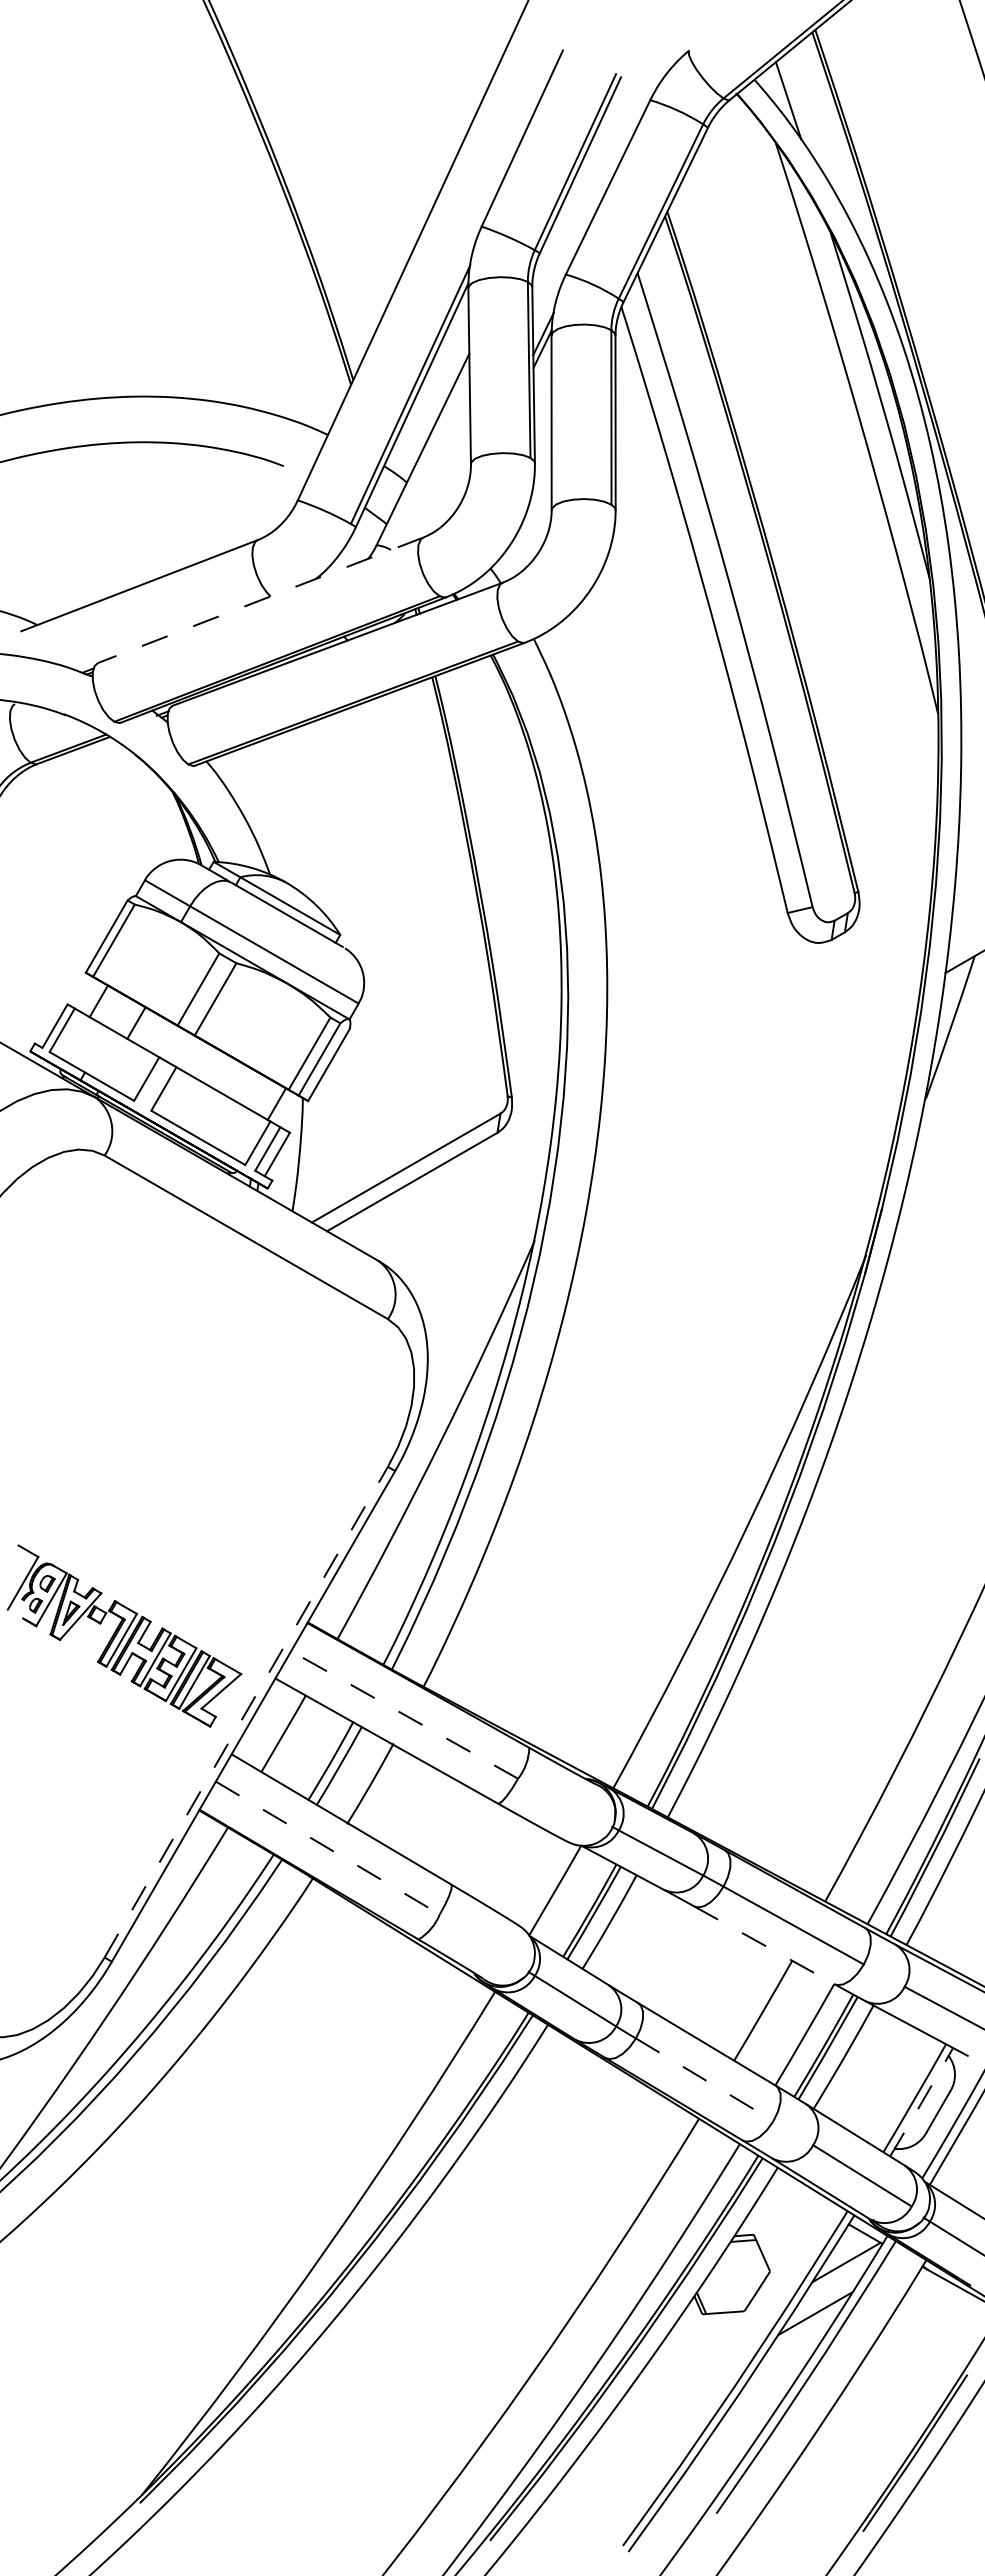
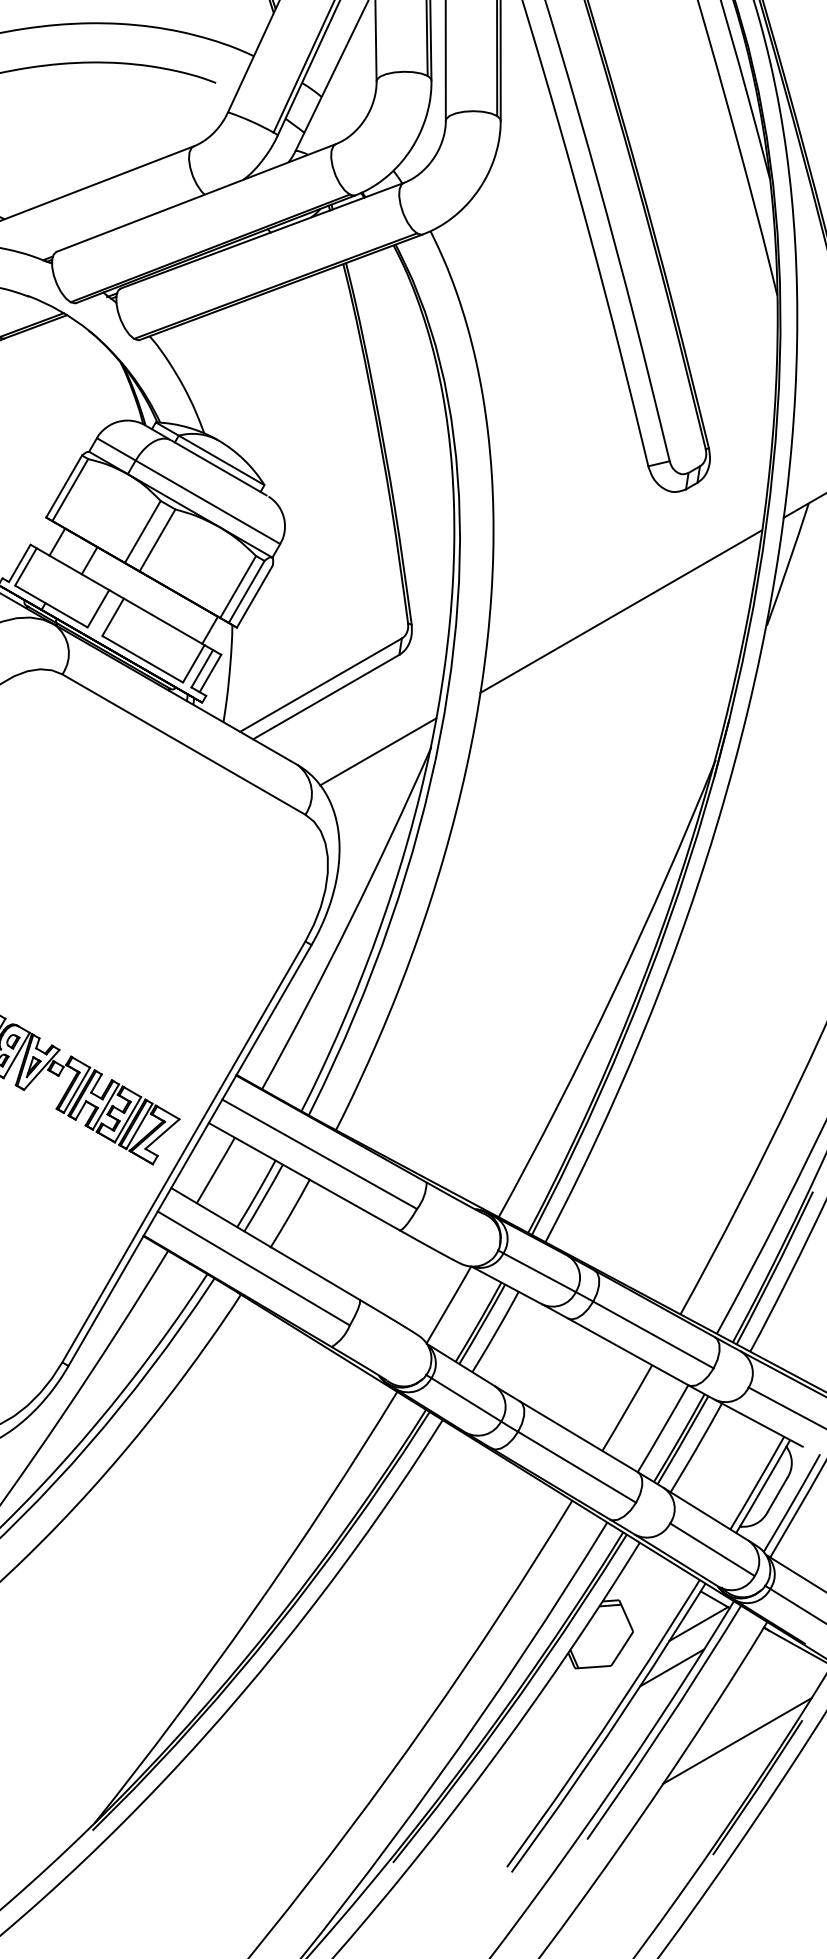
line: (260, 600) -> (196, 198), dashed -> solid
line: (755, 1082) -> (620, 611), added
line: (472, 1245) -> (377, 751), added
line: (246, 1711) -> (184, 1151), dashed -> solid
line: (404, 1714) -> (319, 1153), dashed -> solid
line: (328, 1848) -> (254, 1268), dashed -> solid
line: (764, 1945) -> (628, 1352), dashed -> solid
line: (705, 2080) -> (577, 1467), dashed -> solid
arc: (921, 2102) -> (763, 1486), dashed -> solid
line: (891, 2398) -> (737, 1740), added

